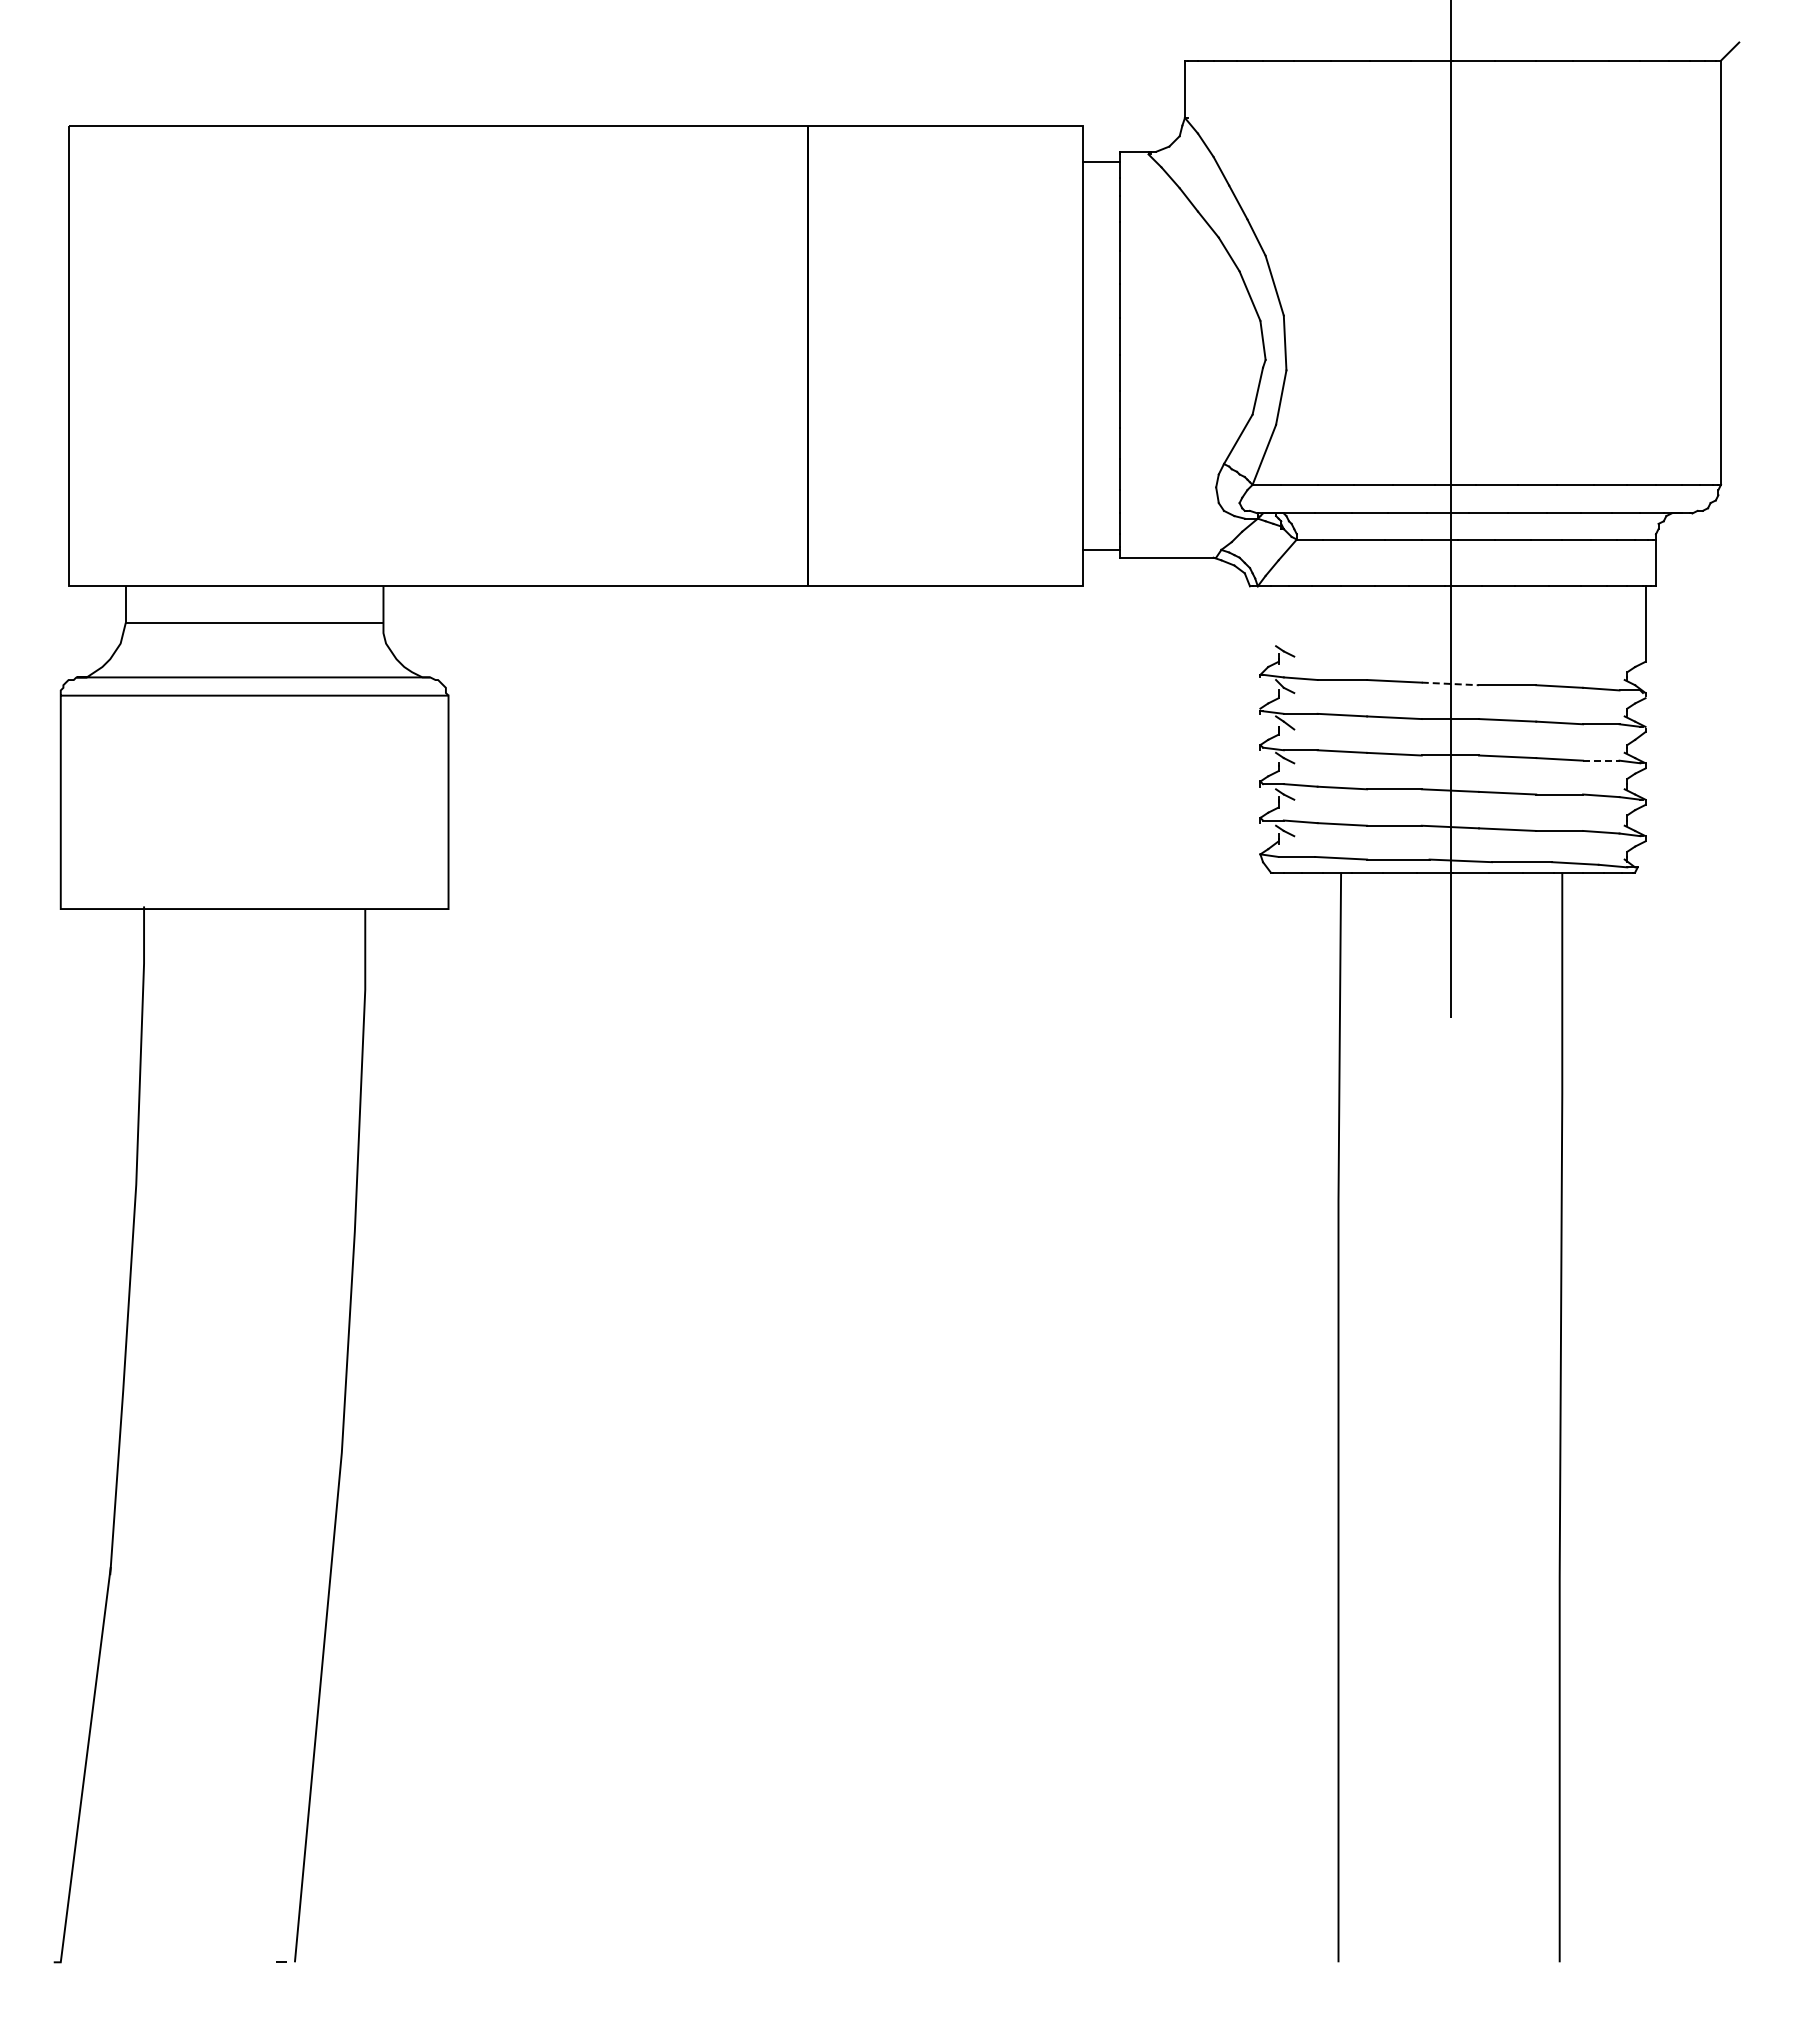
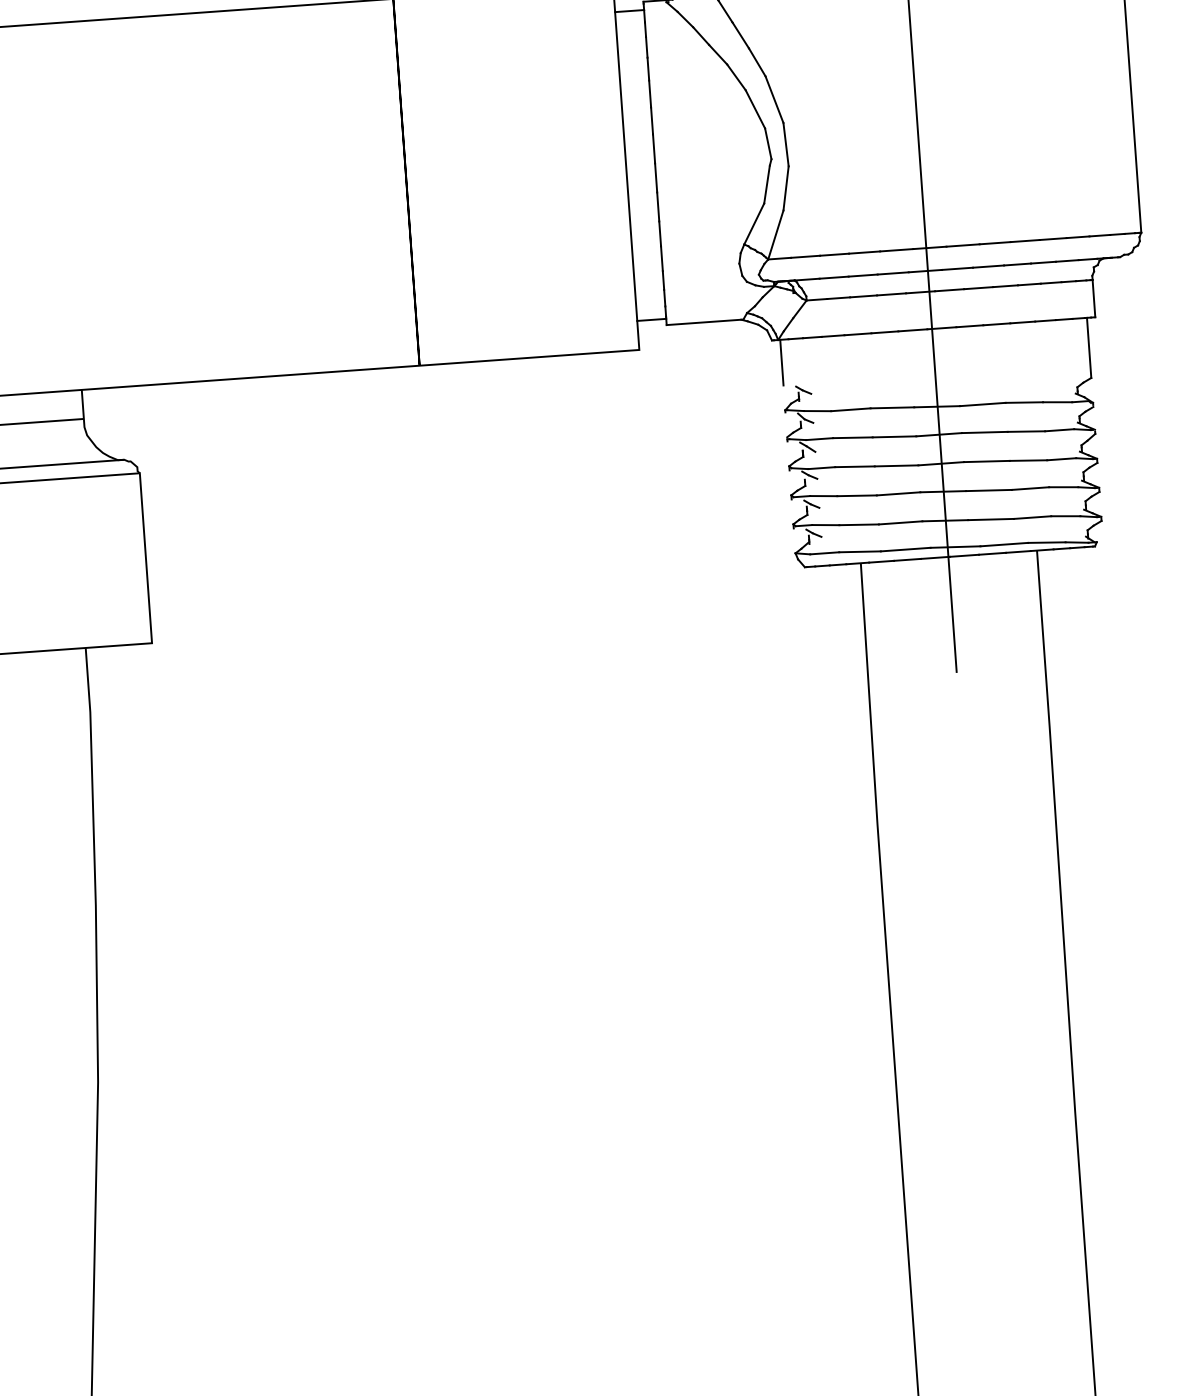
line: (1260, 614) -> (781, 362), added
line: (1450, 683) -> (937, 406), dashed -> solid
line: (1601, 760) -> (1061, 459), dashed -> solid

